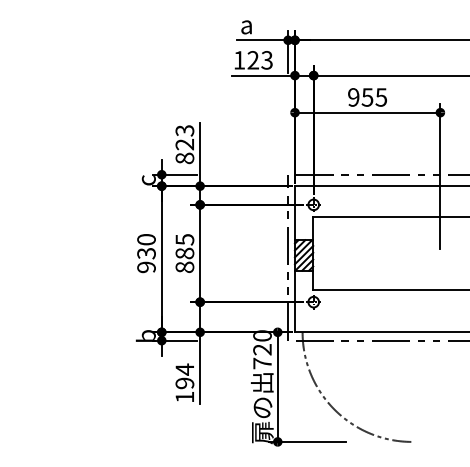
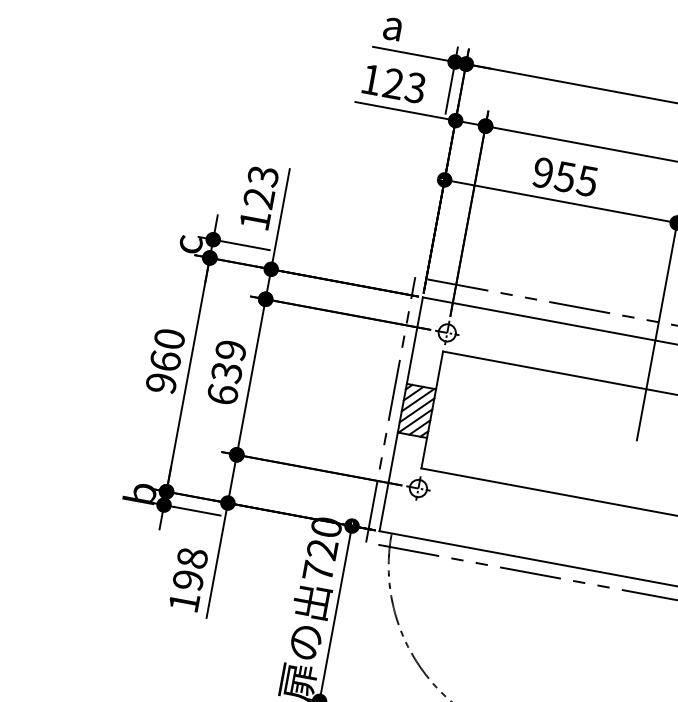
text: (184, 158) -> (254, 220), 823 -> 123
text: (146, 253) -> (165, 361), 930 -> 960
text: (184, 253) -> (226, 372), 885 -> 639
text: (184, 369) -> (191, 557), 194 -> 198

